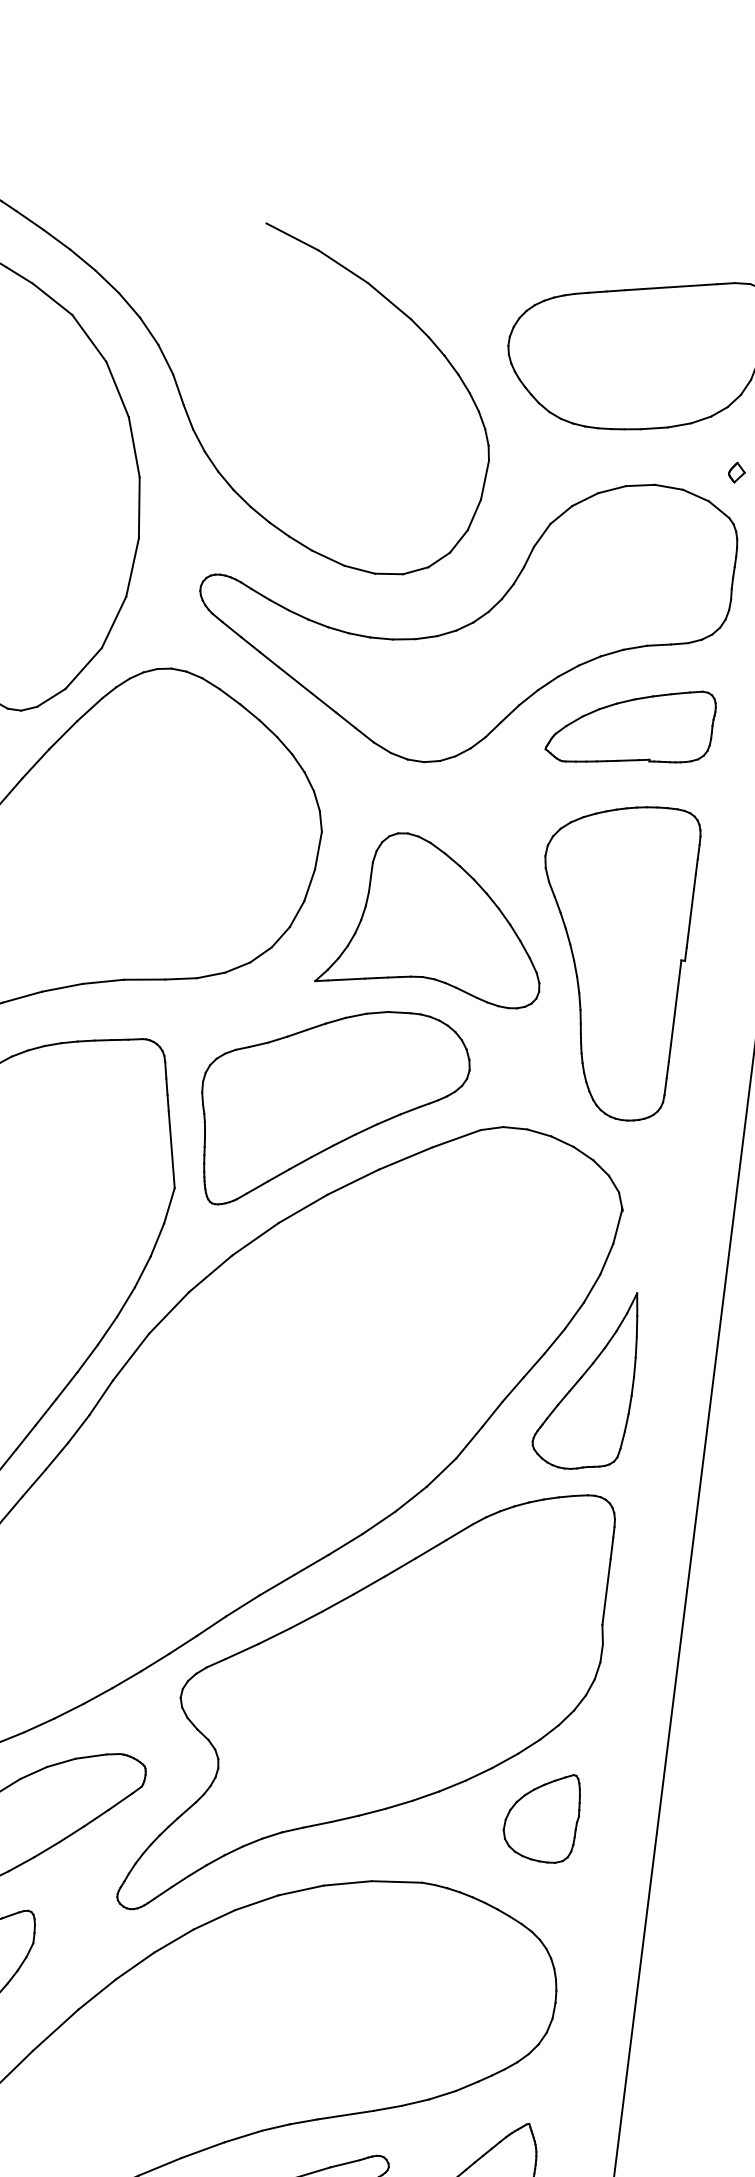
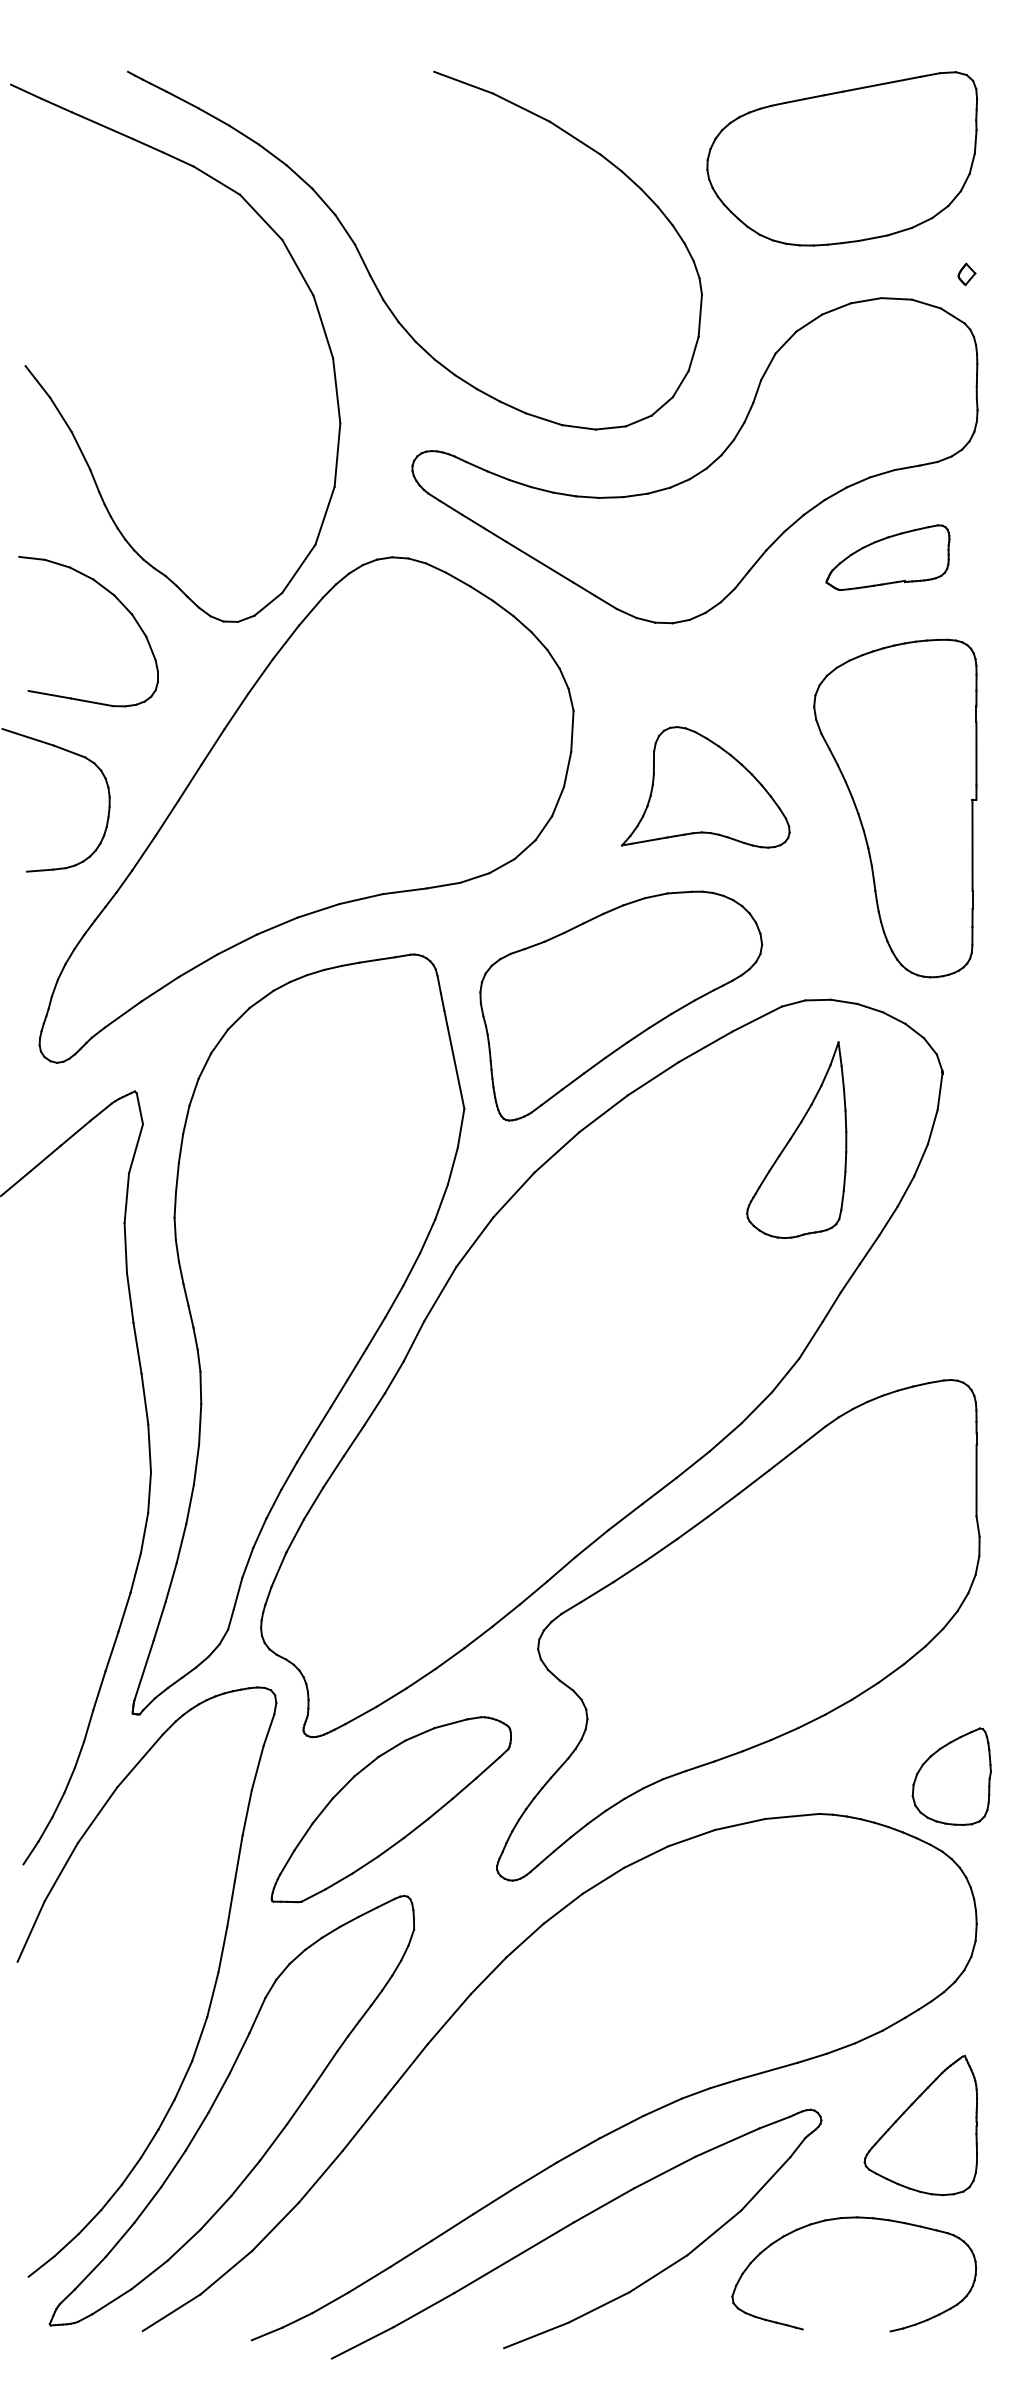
part: (630, 725) -> (887, 557), size x0.7
part: (435, 918) -> (705, 787), size x0.7
part: (586, 1378) -> (796, 1139), moved
part: (541, 1816) -> (951, 1776), moved

